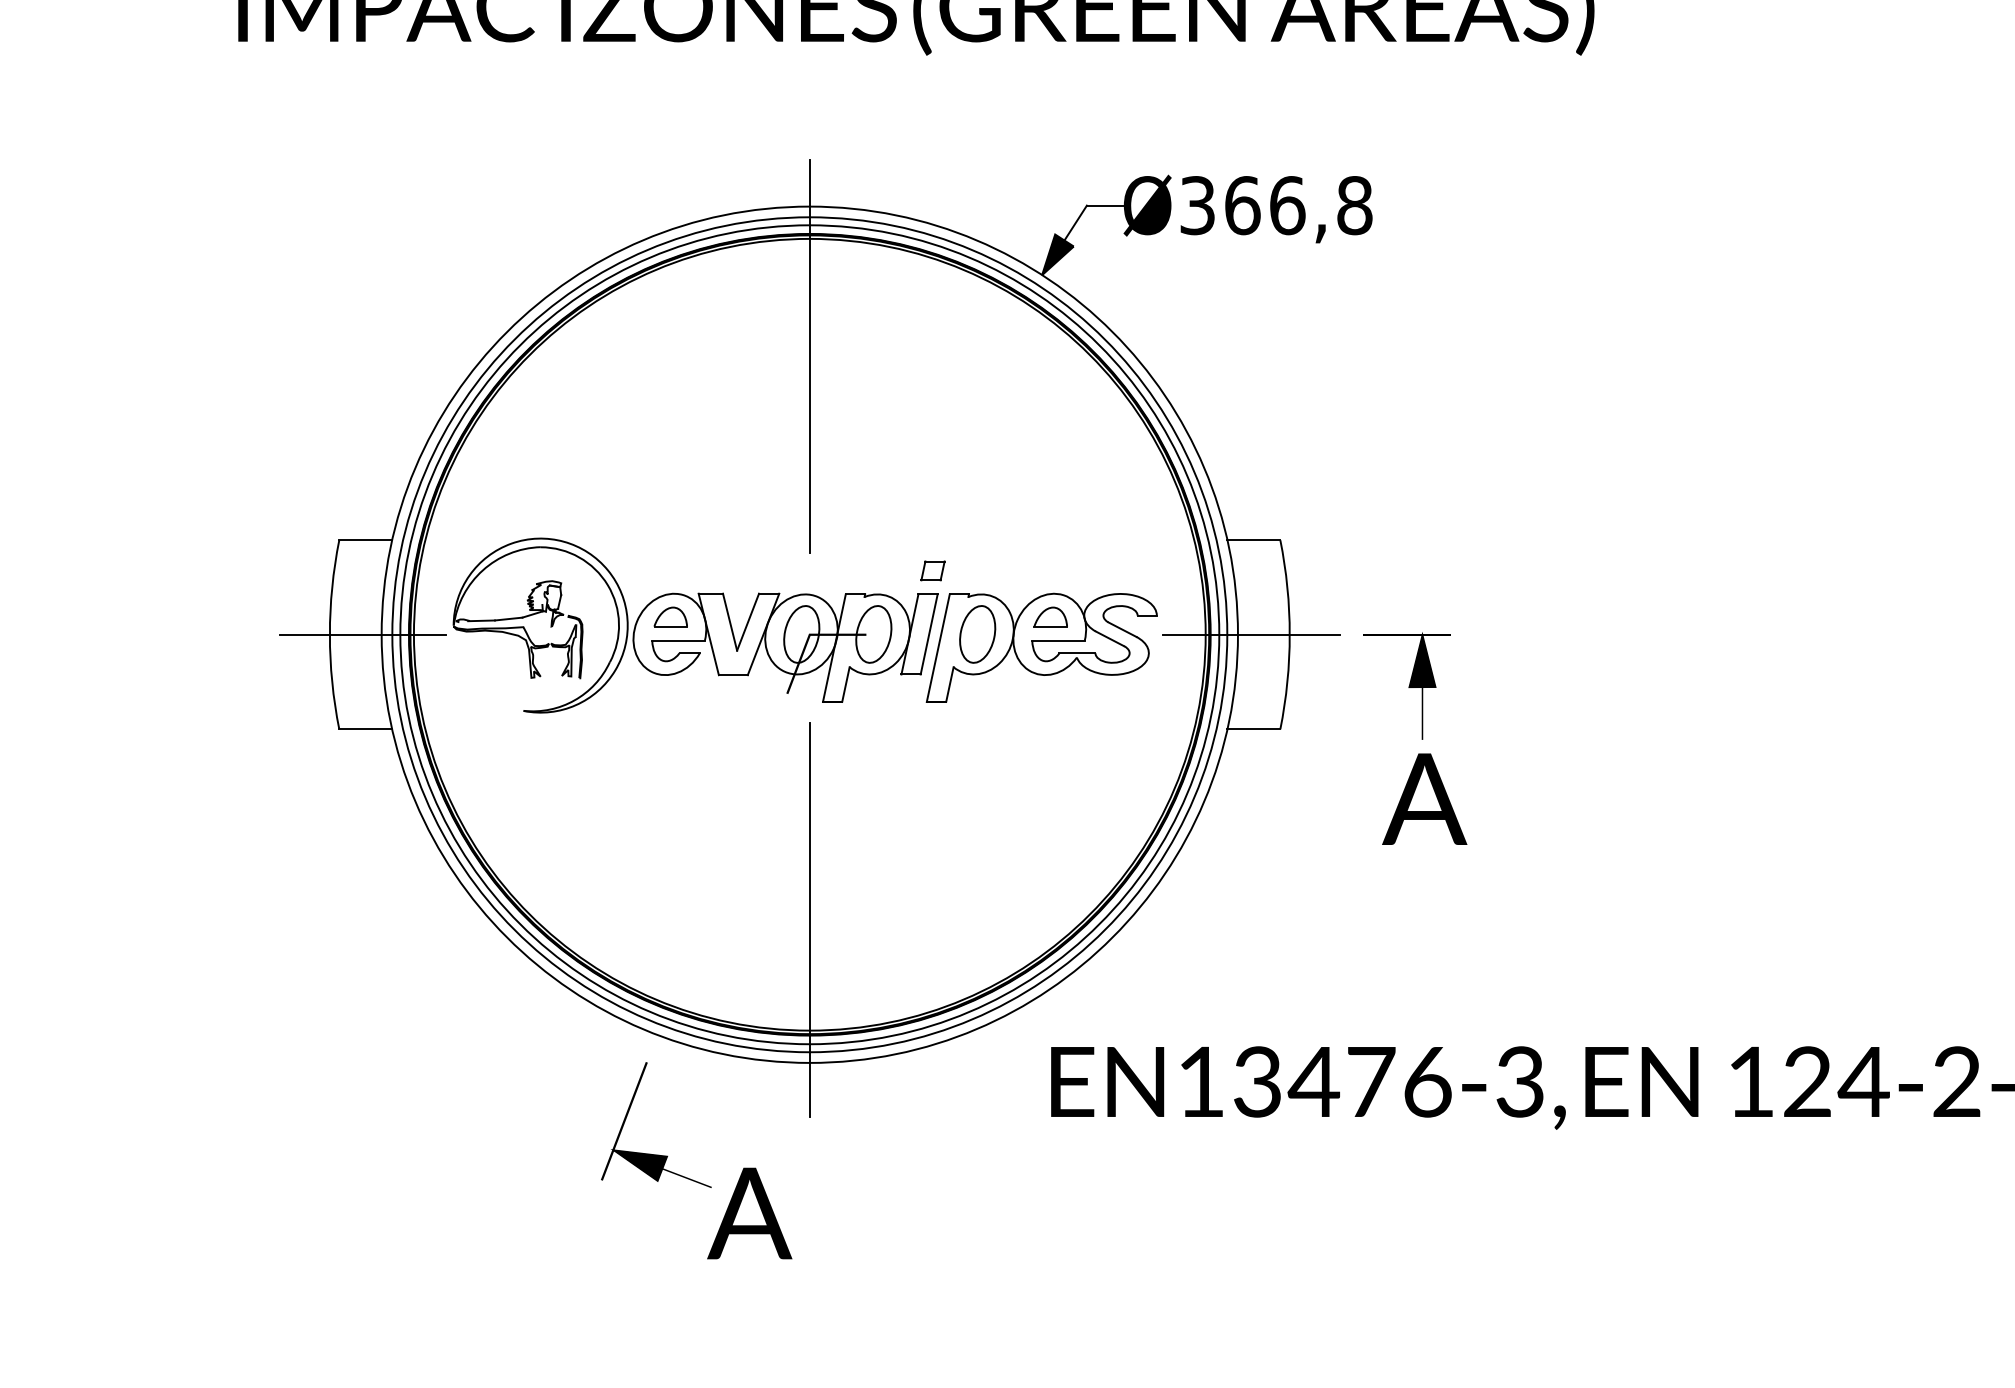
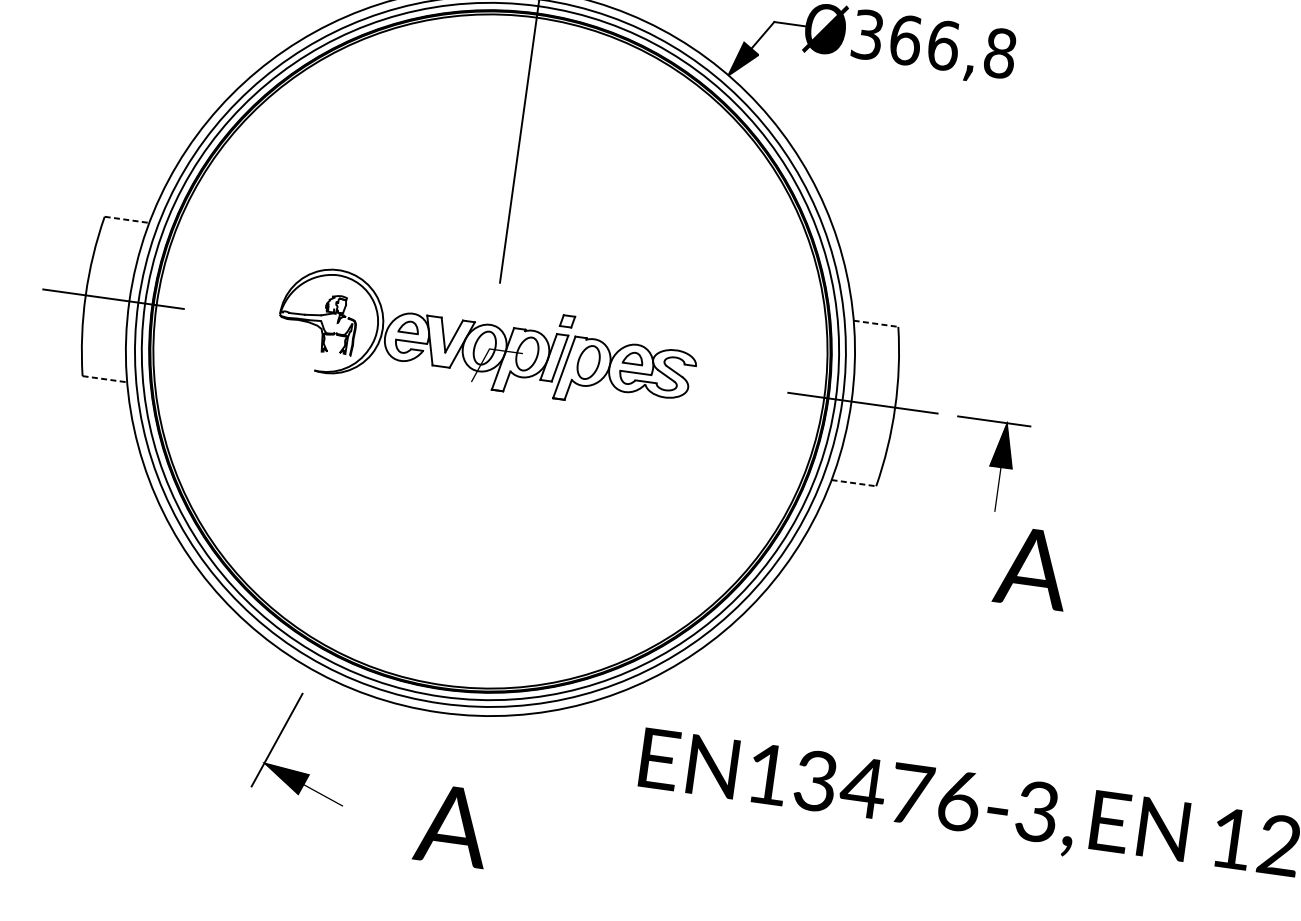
line: (366, 540) -> (127, 220), solid -> dashed
line: (1254, 540) -> (876, 324), solid -> dashed
part: (804, 625) -> (487, 343), size x0.7
line: (366, 729) -> (105, 379), solid -> dashed
line: (1254, 729) -> (854, 483), solid -> dashed
text: (1424, 798) -> (1032, 567), moved
line: (809, 919) -> (456, 591), removed
text: (749, 1213) -> (452, 825), moved

